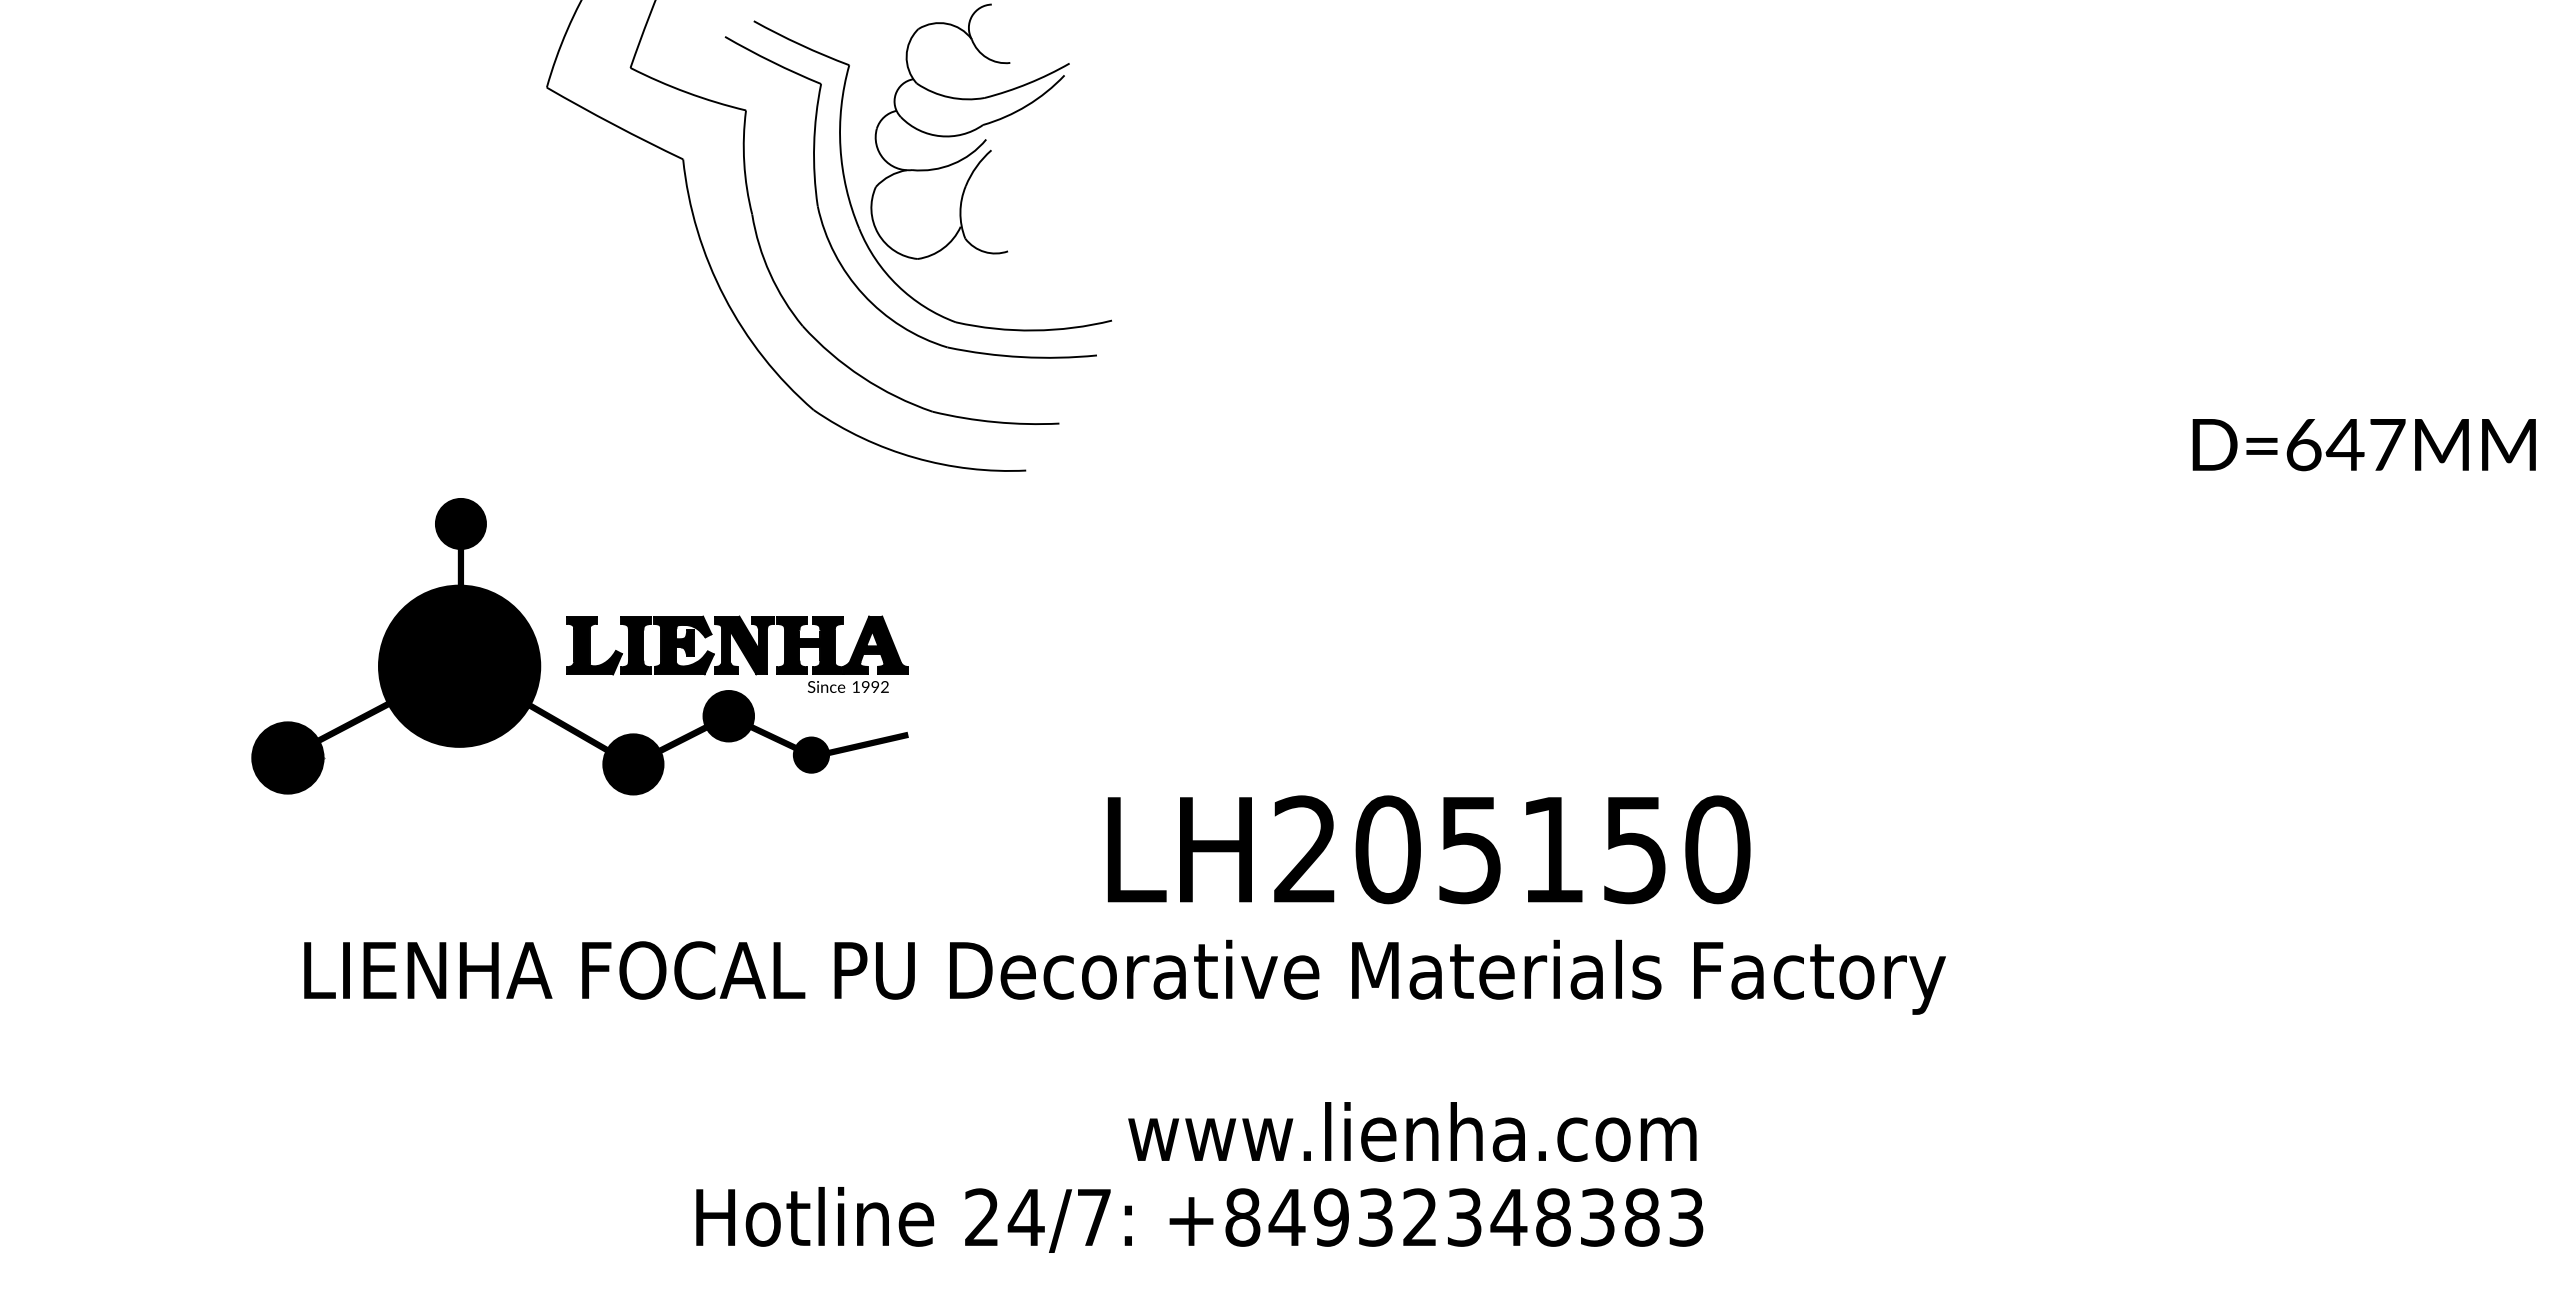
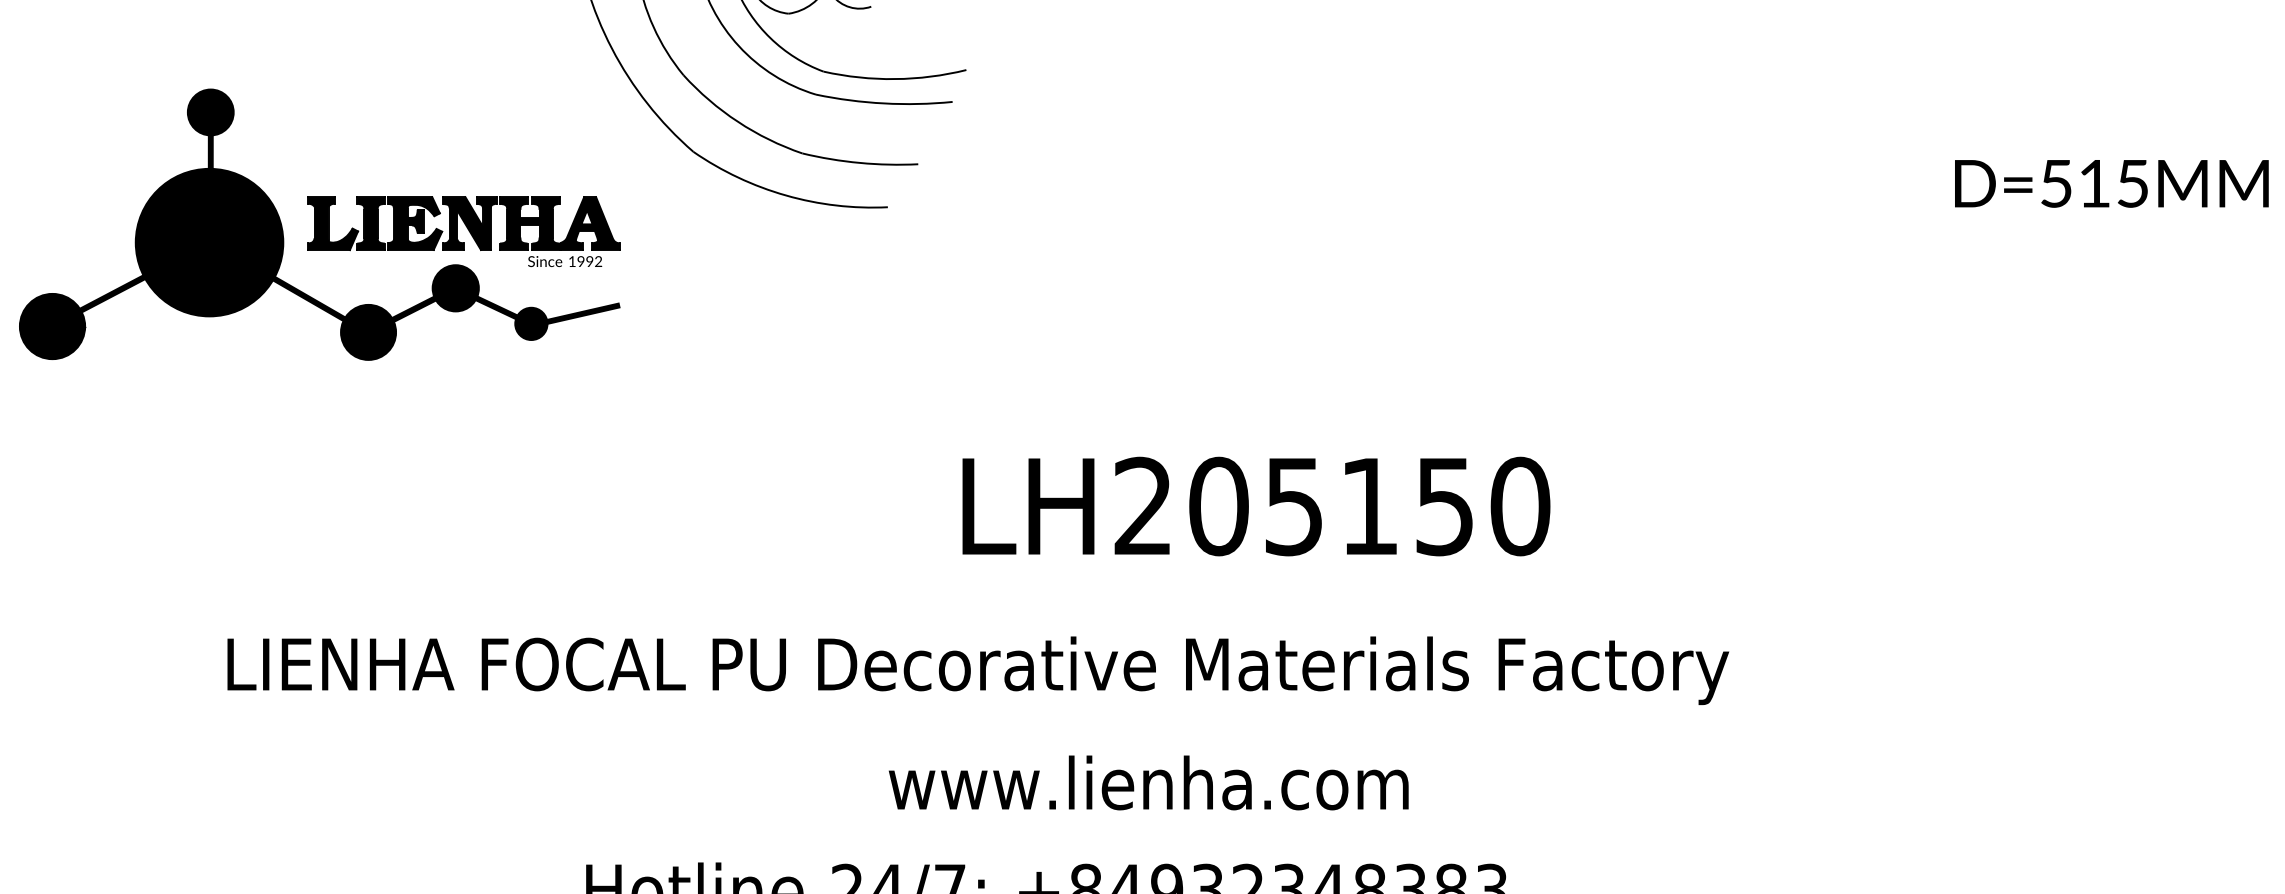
text: (2345, 445) -> (2094, 184), D=647MM -> D=515MM
part: (579, 646) -> (319, 224), moved
text: (1428, 849) -> (1255, 506), moved
text: (1412, 1131) -> (1148, 782), moved

